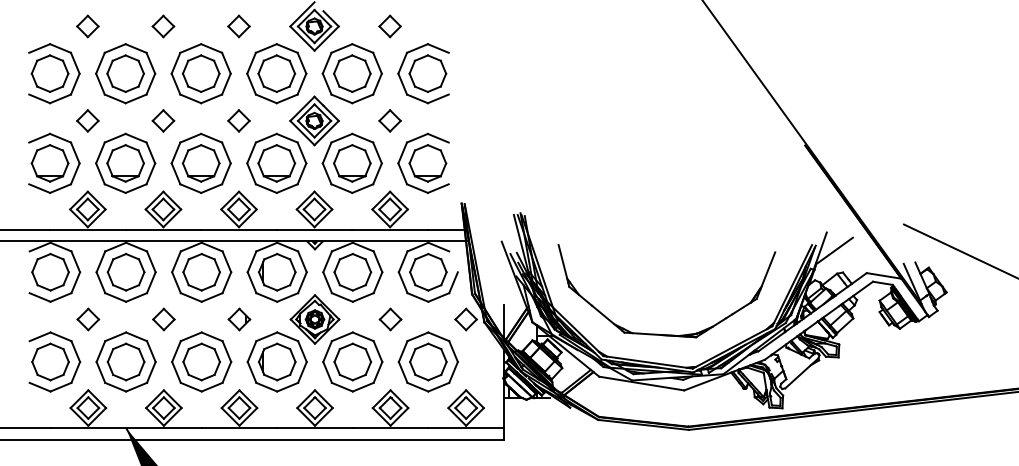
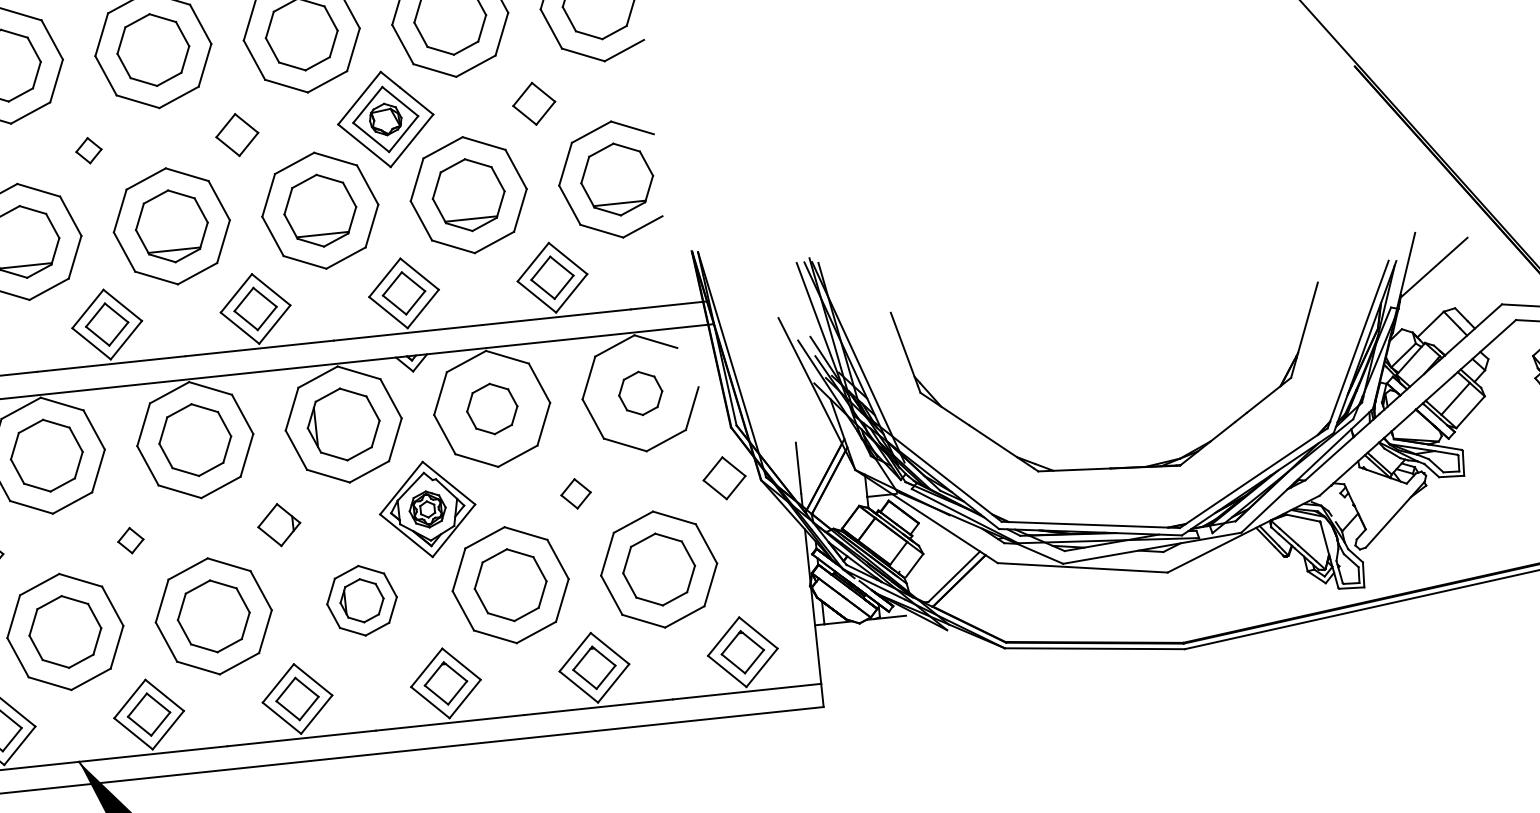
part: (163, 120) -> (88, 149), size x0.6
part: (352, 272) -> (491, 409), size x0.7
part: (428, 272) -> (640, 393), size x0.6
part: (163, 319) -> (130, 540), size x0.6
part: (390, 319) -> (575, 493), size x0.7
part: (276, 361) -> (360, 599), size x0.6

